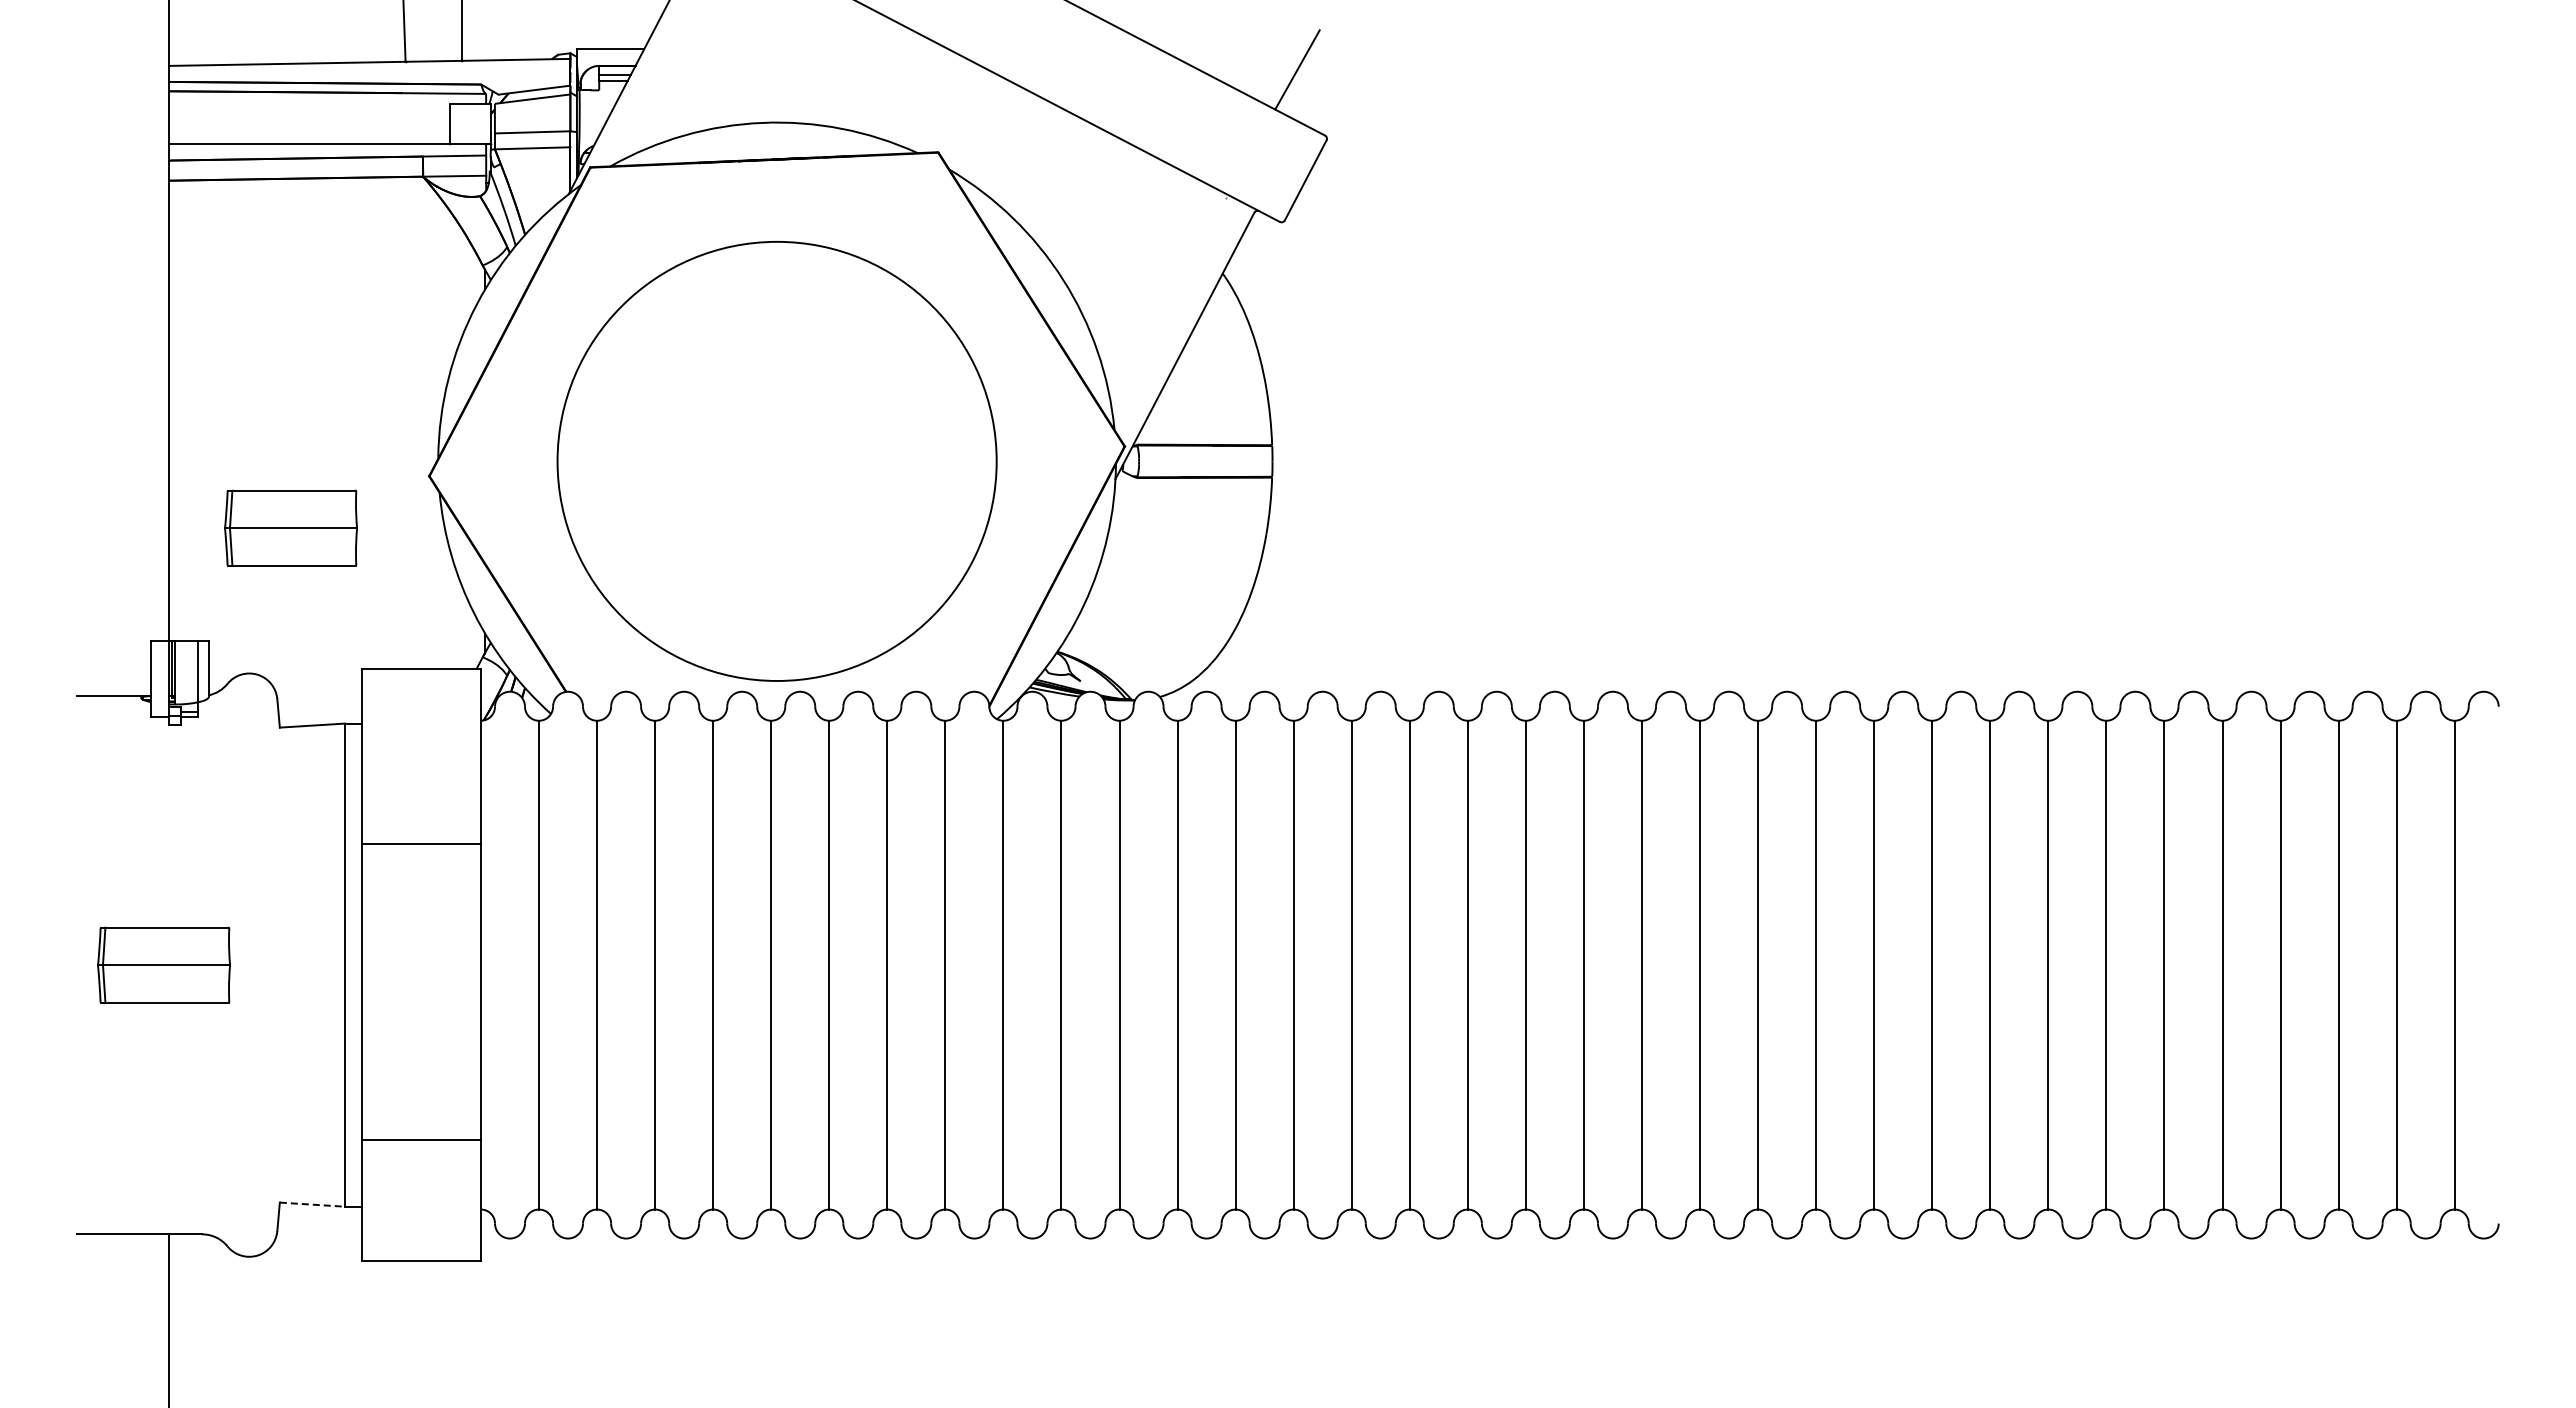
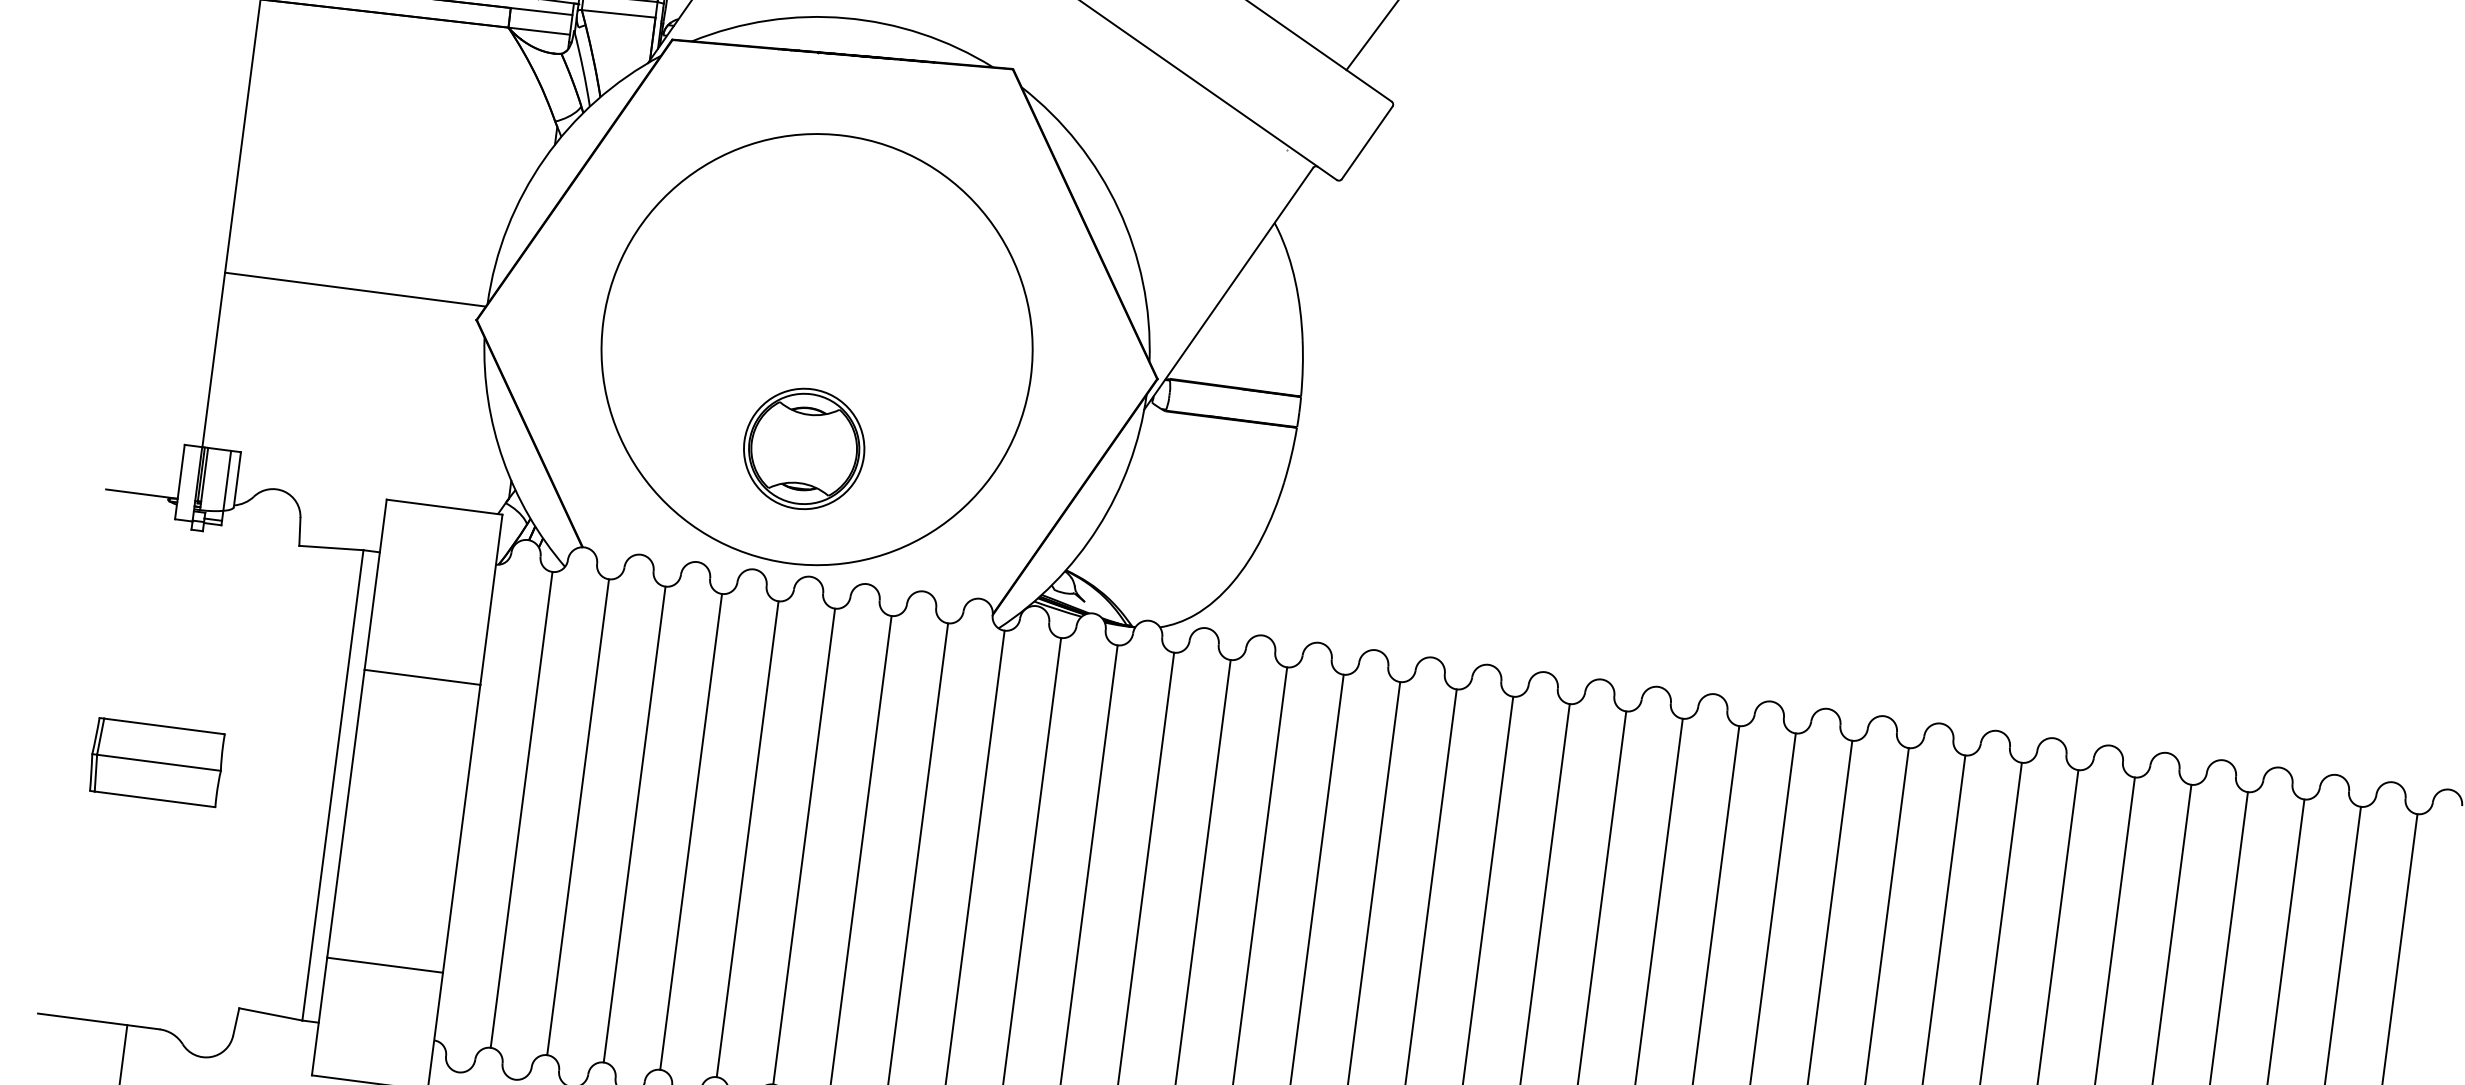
line: (302, 461) -> (355, 289), added
part: (290, 527) -> (335, 352), removed
part: (776, 563) -> (803, 448), added
line: (312, 1204) -> (270, 1014), dashed -> solid

